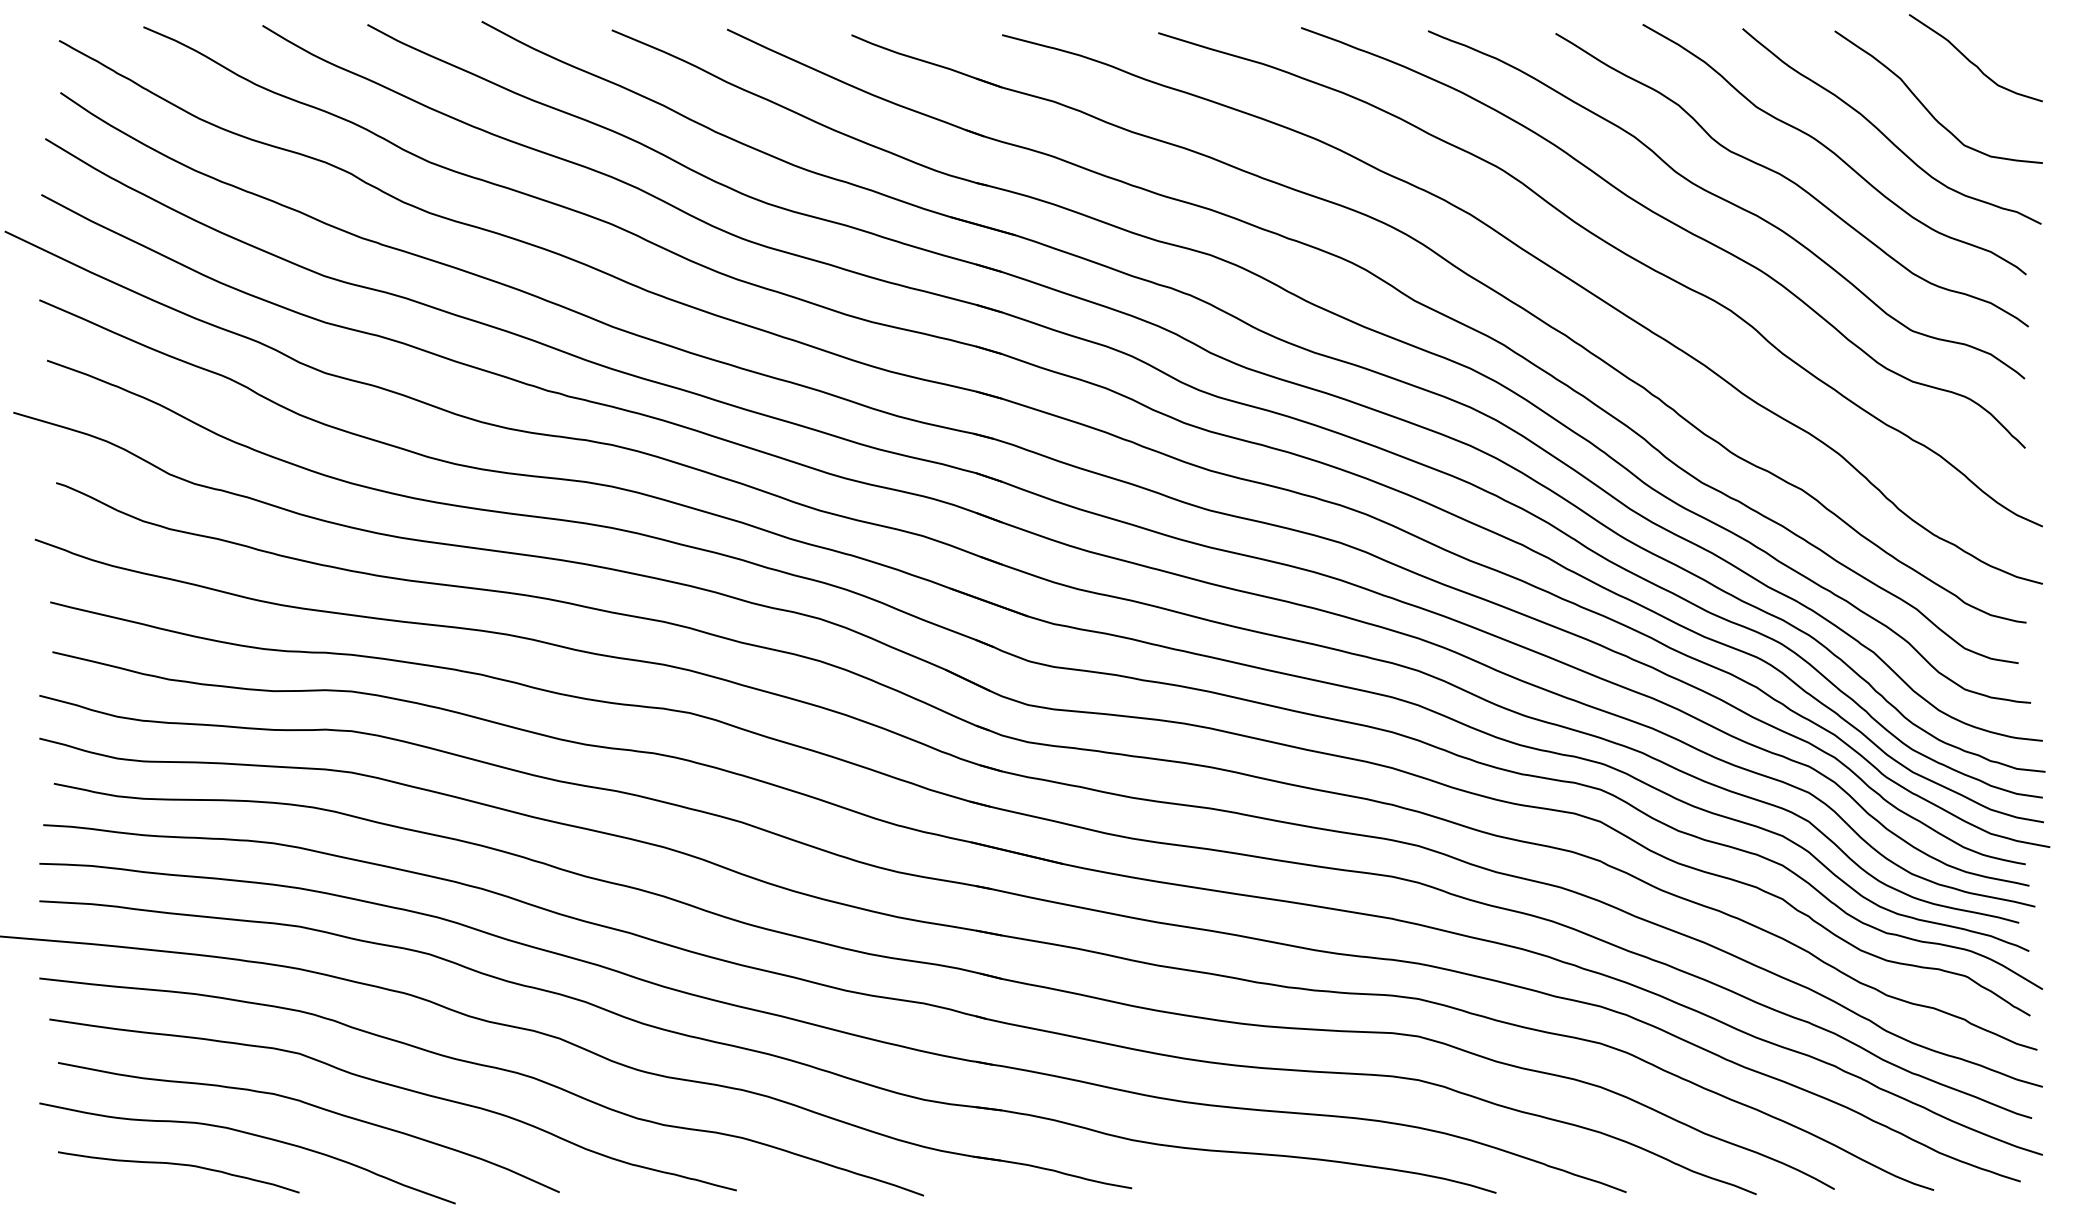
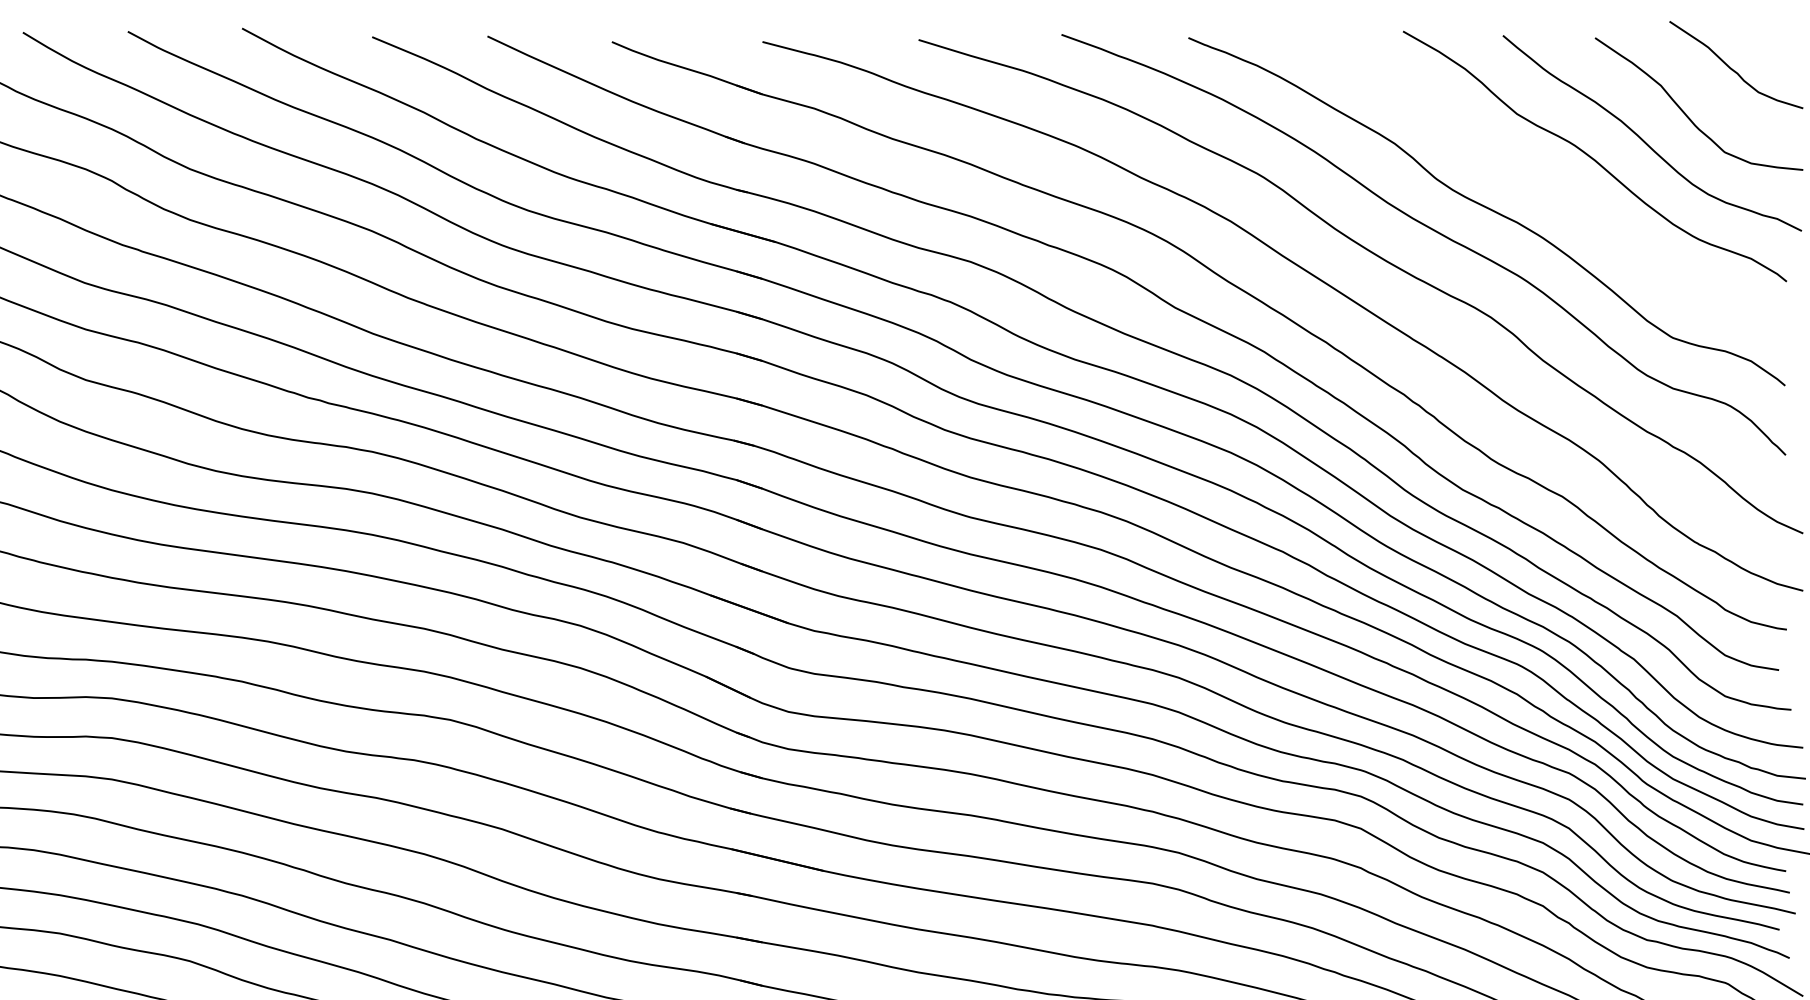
curve: (1791, 180) -> (1551, 187), removed

